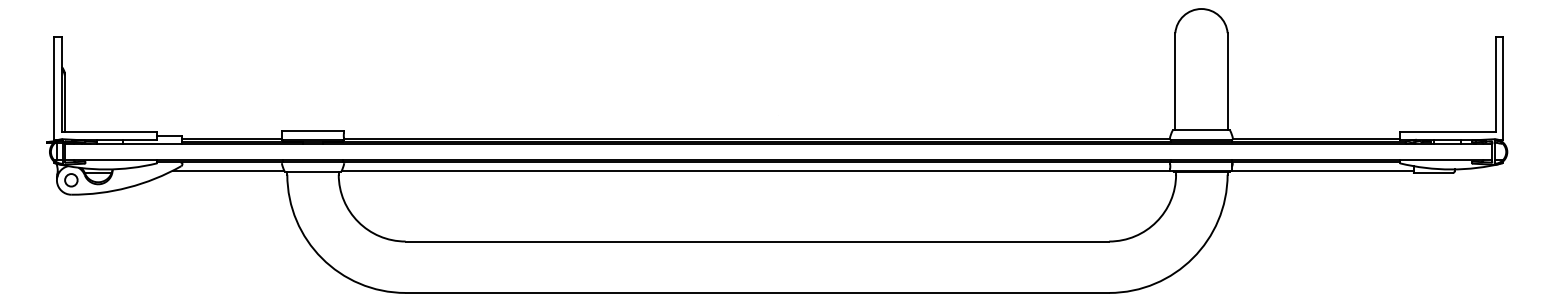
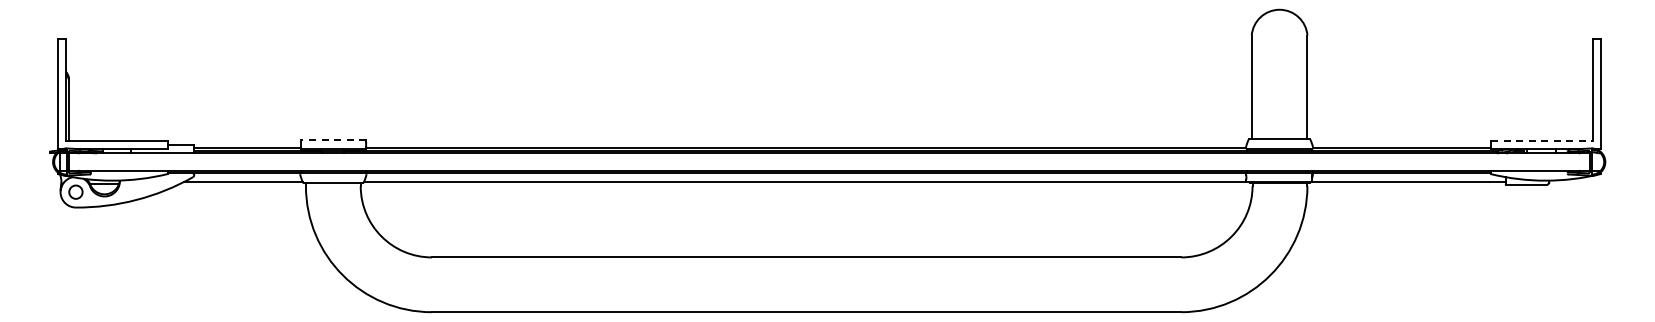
line: (313, 131) -> (333, 140), solid -> dashed
line: (1447, 132) -> (1541, 141), solid -> dashed

